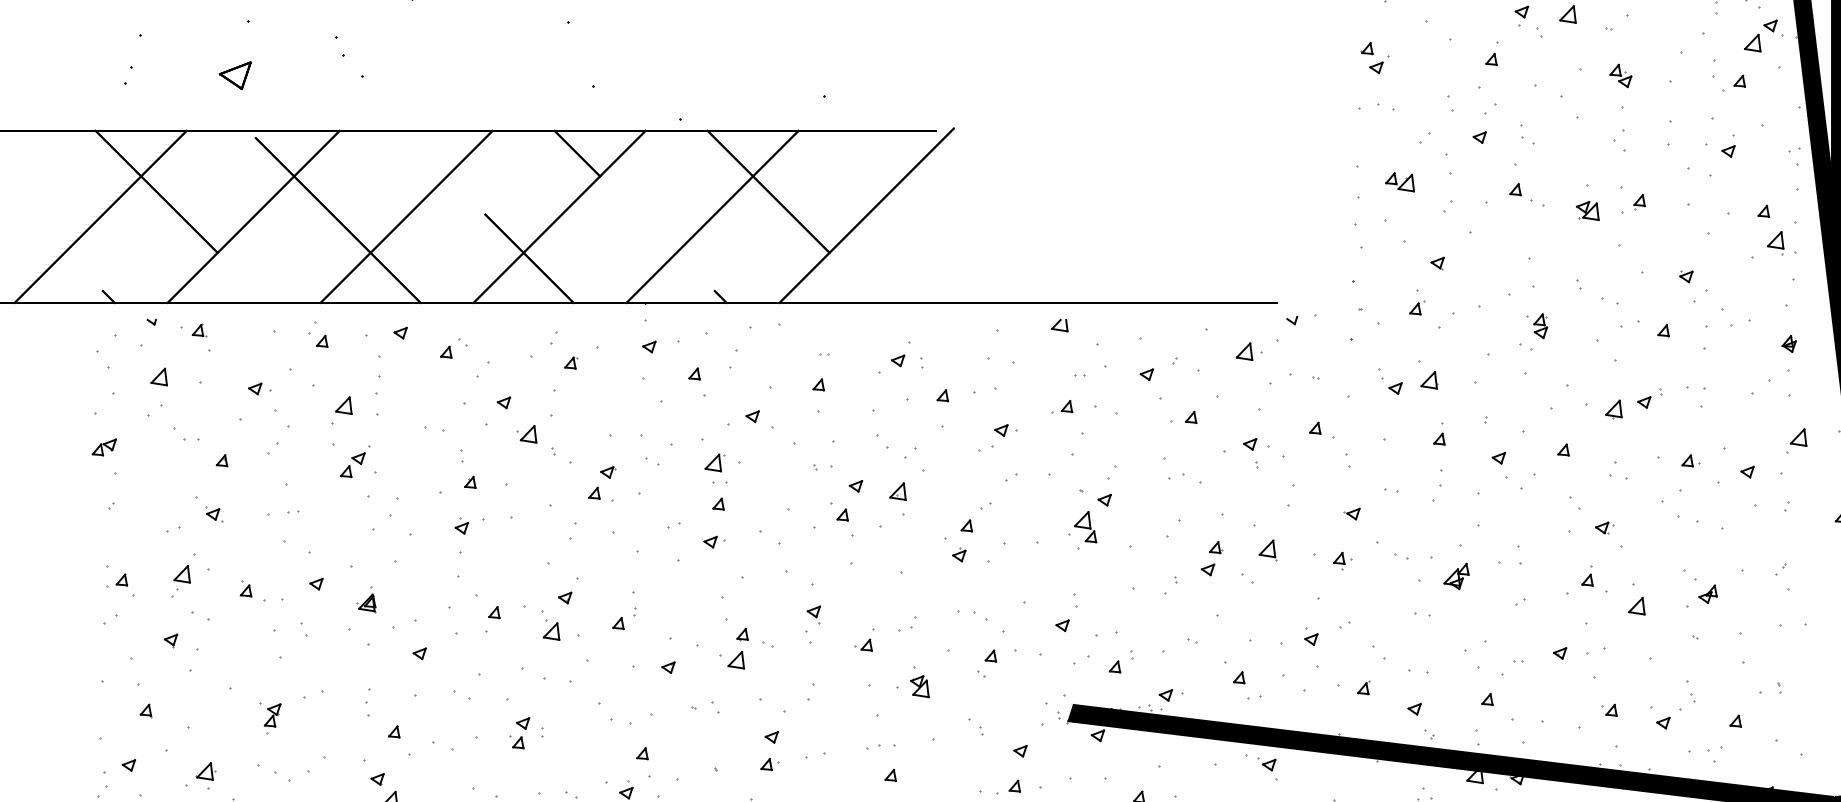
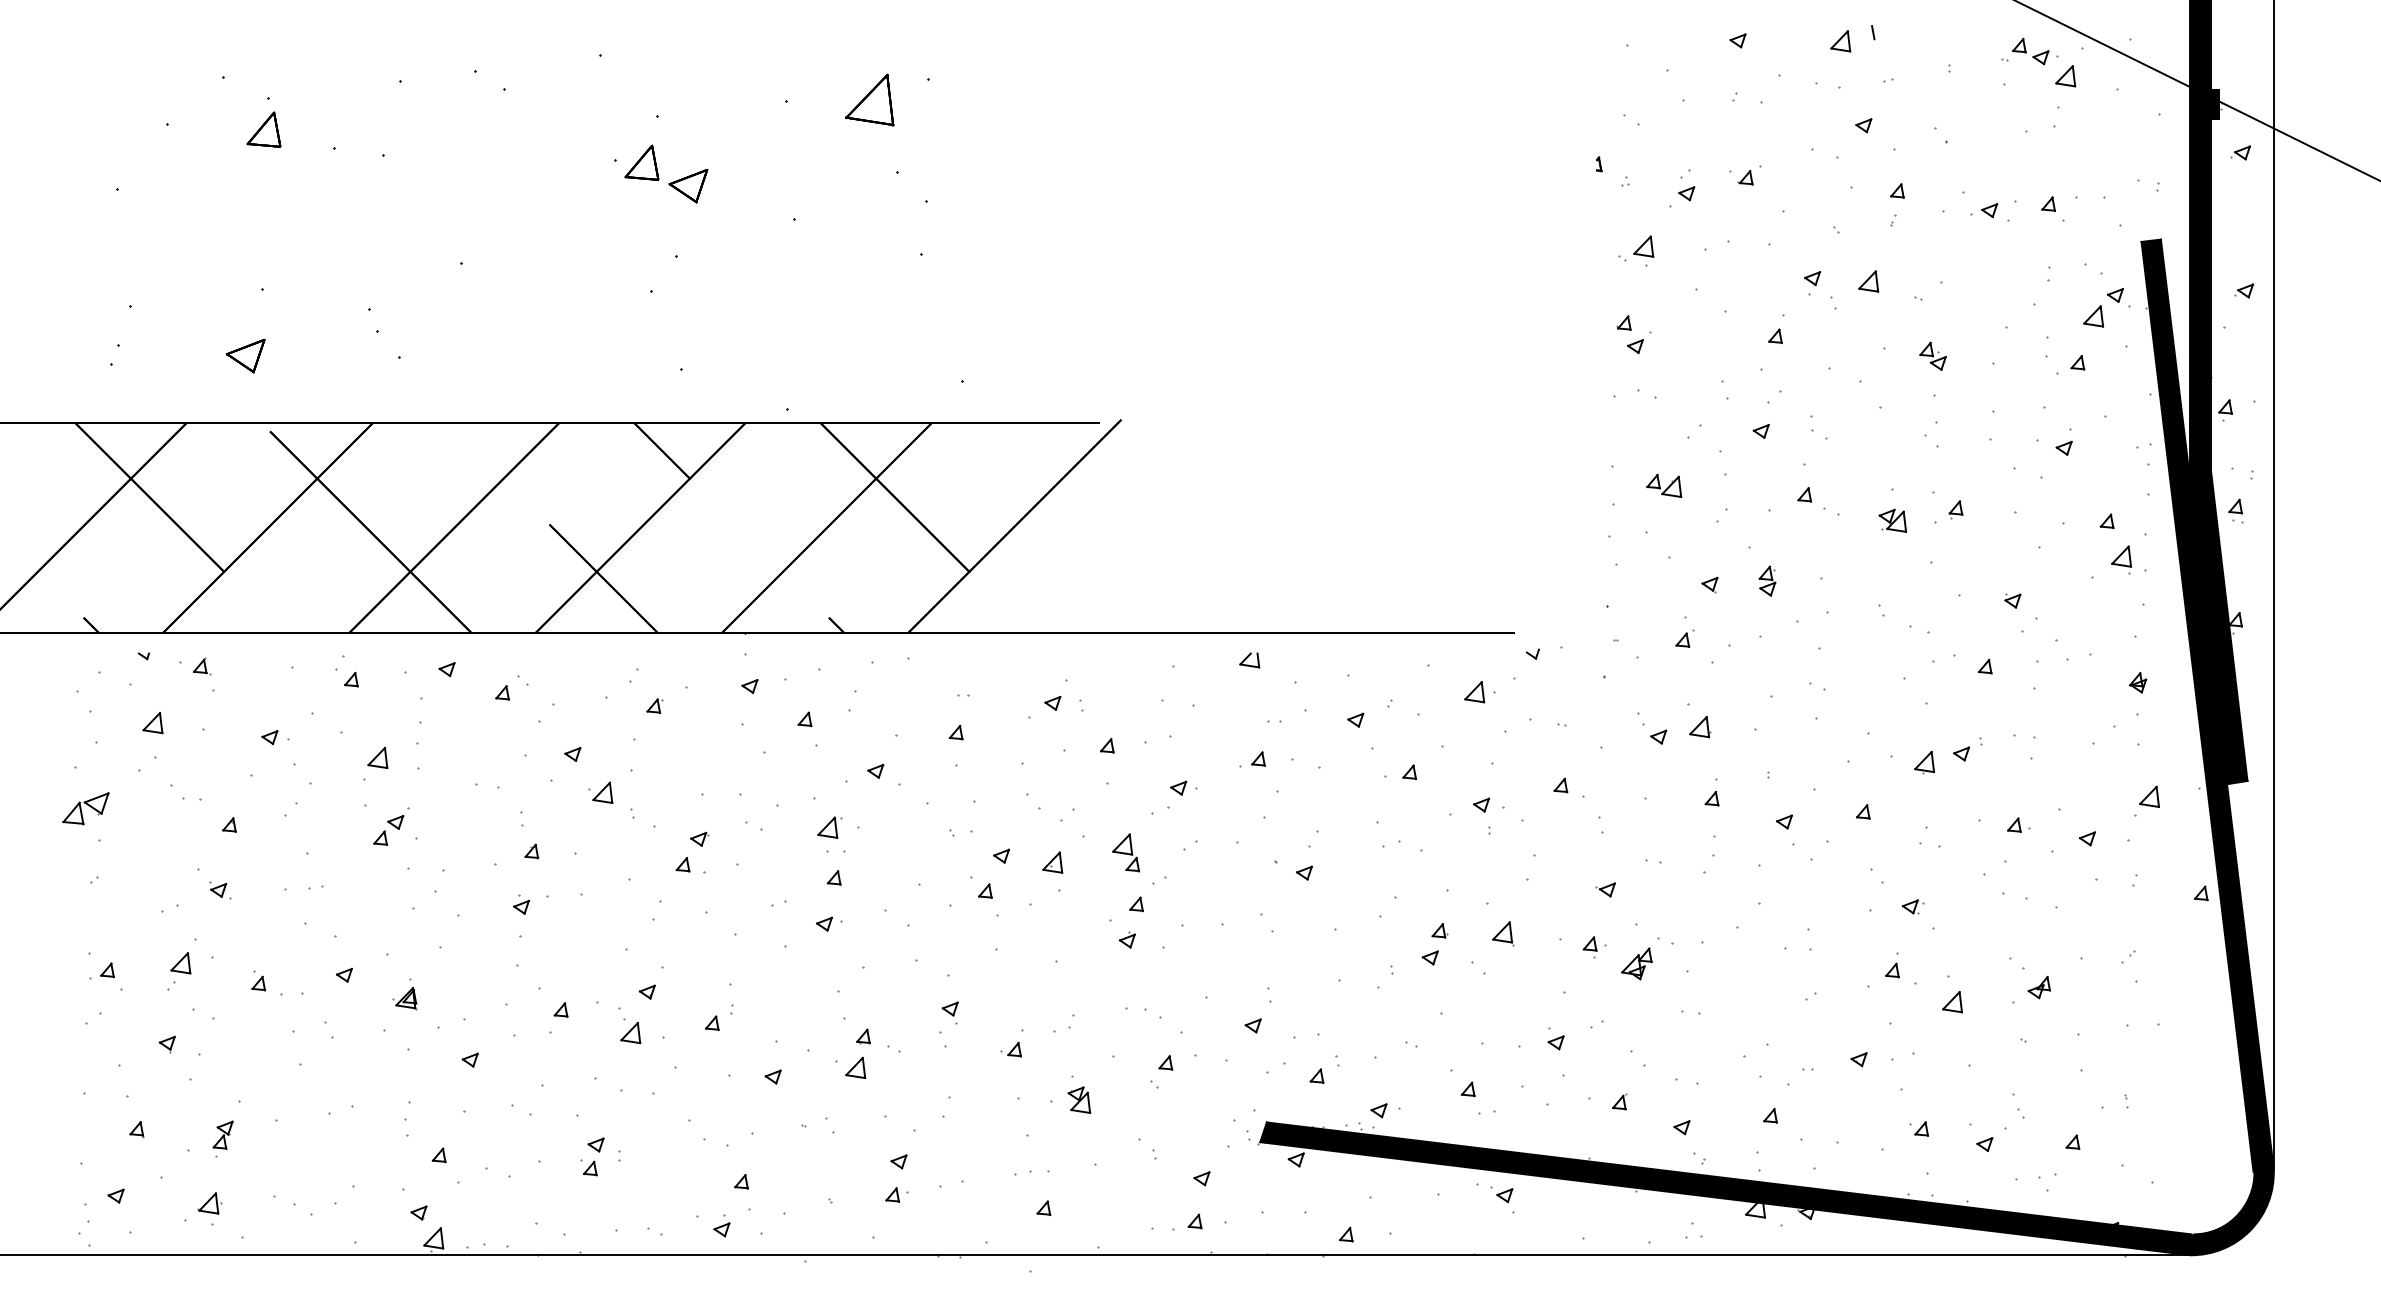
part: (1540, 325) -> (1767, 580), moved
part: (104, 447) -> (86, 808), size x1.6
part: (1085, 526) -> (1125, 852), moved
part: (1456, 576) -> (1636, 963), moved
part: (272, 718) -> (222, 1138), moved

